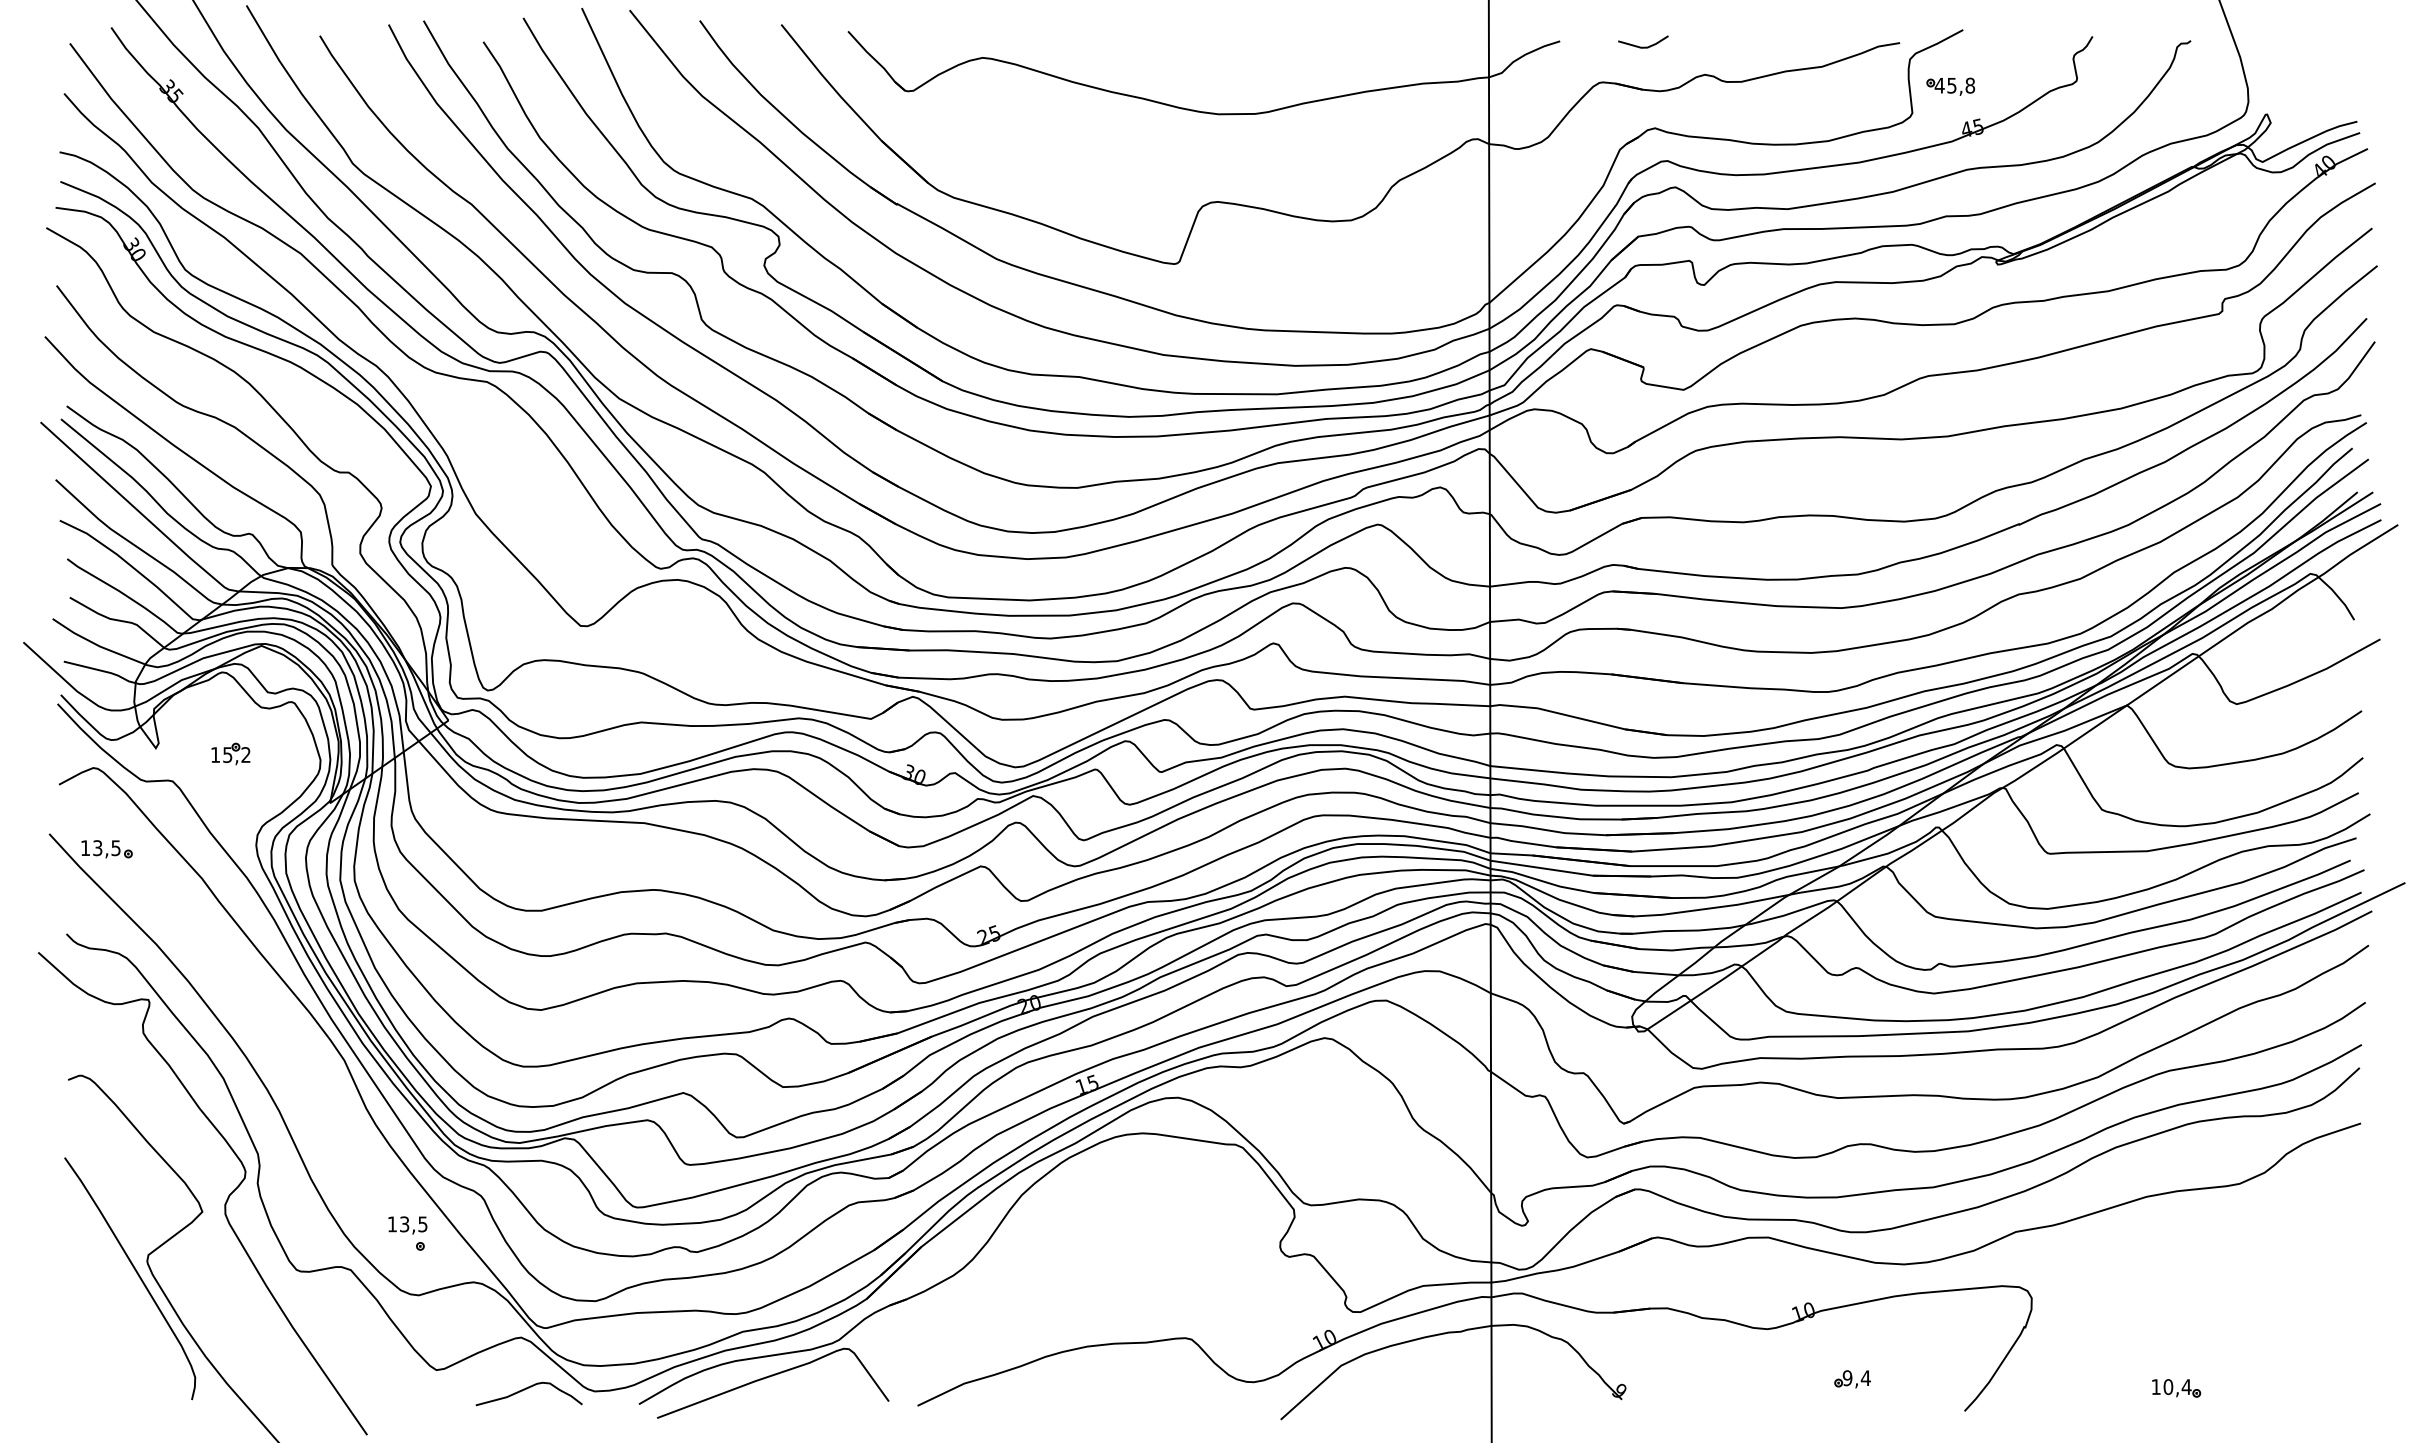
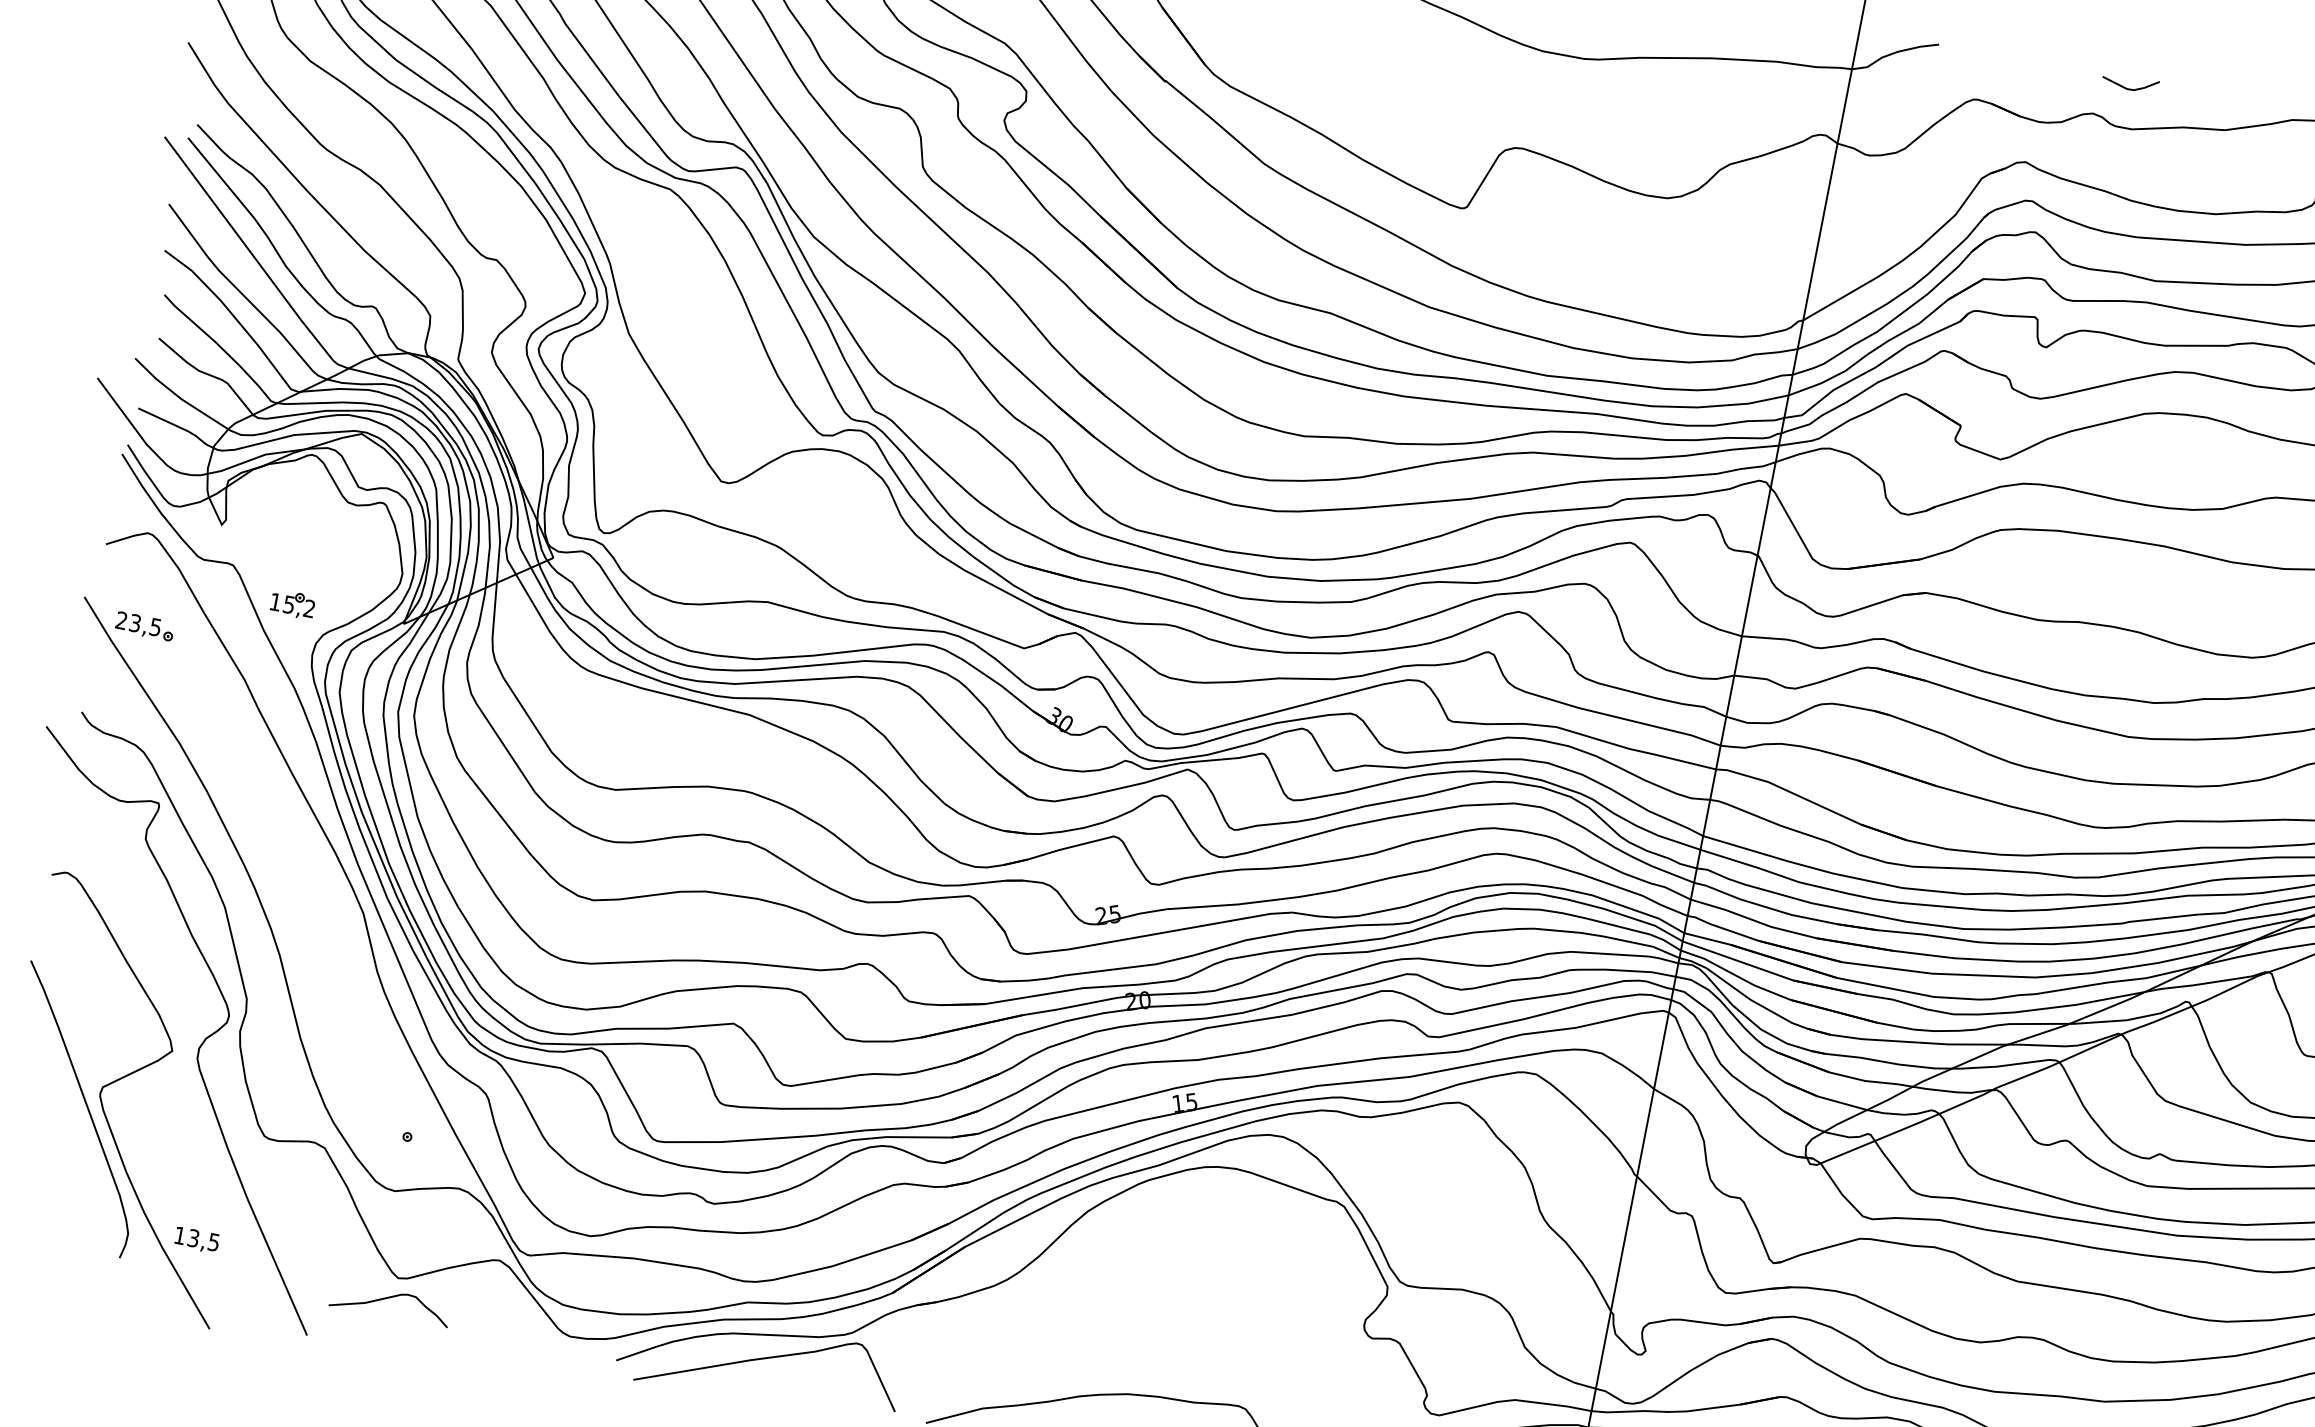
line: (1643, 46) -> (2129, 88), moved
part: (230, 753) -> (292, 603), moved
text: (85, 847) -> (121, 619), 13,5 -> 23,5
text: (407, 1225) -> (196, 1240), moved
curve: (527, 1389) -> (389, 1298), moved

